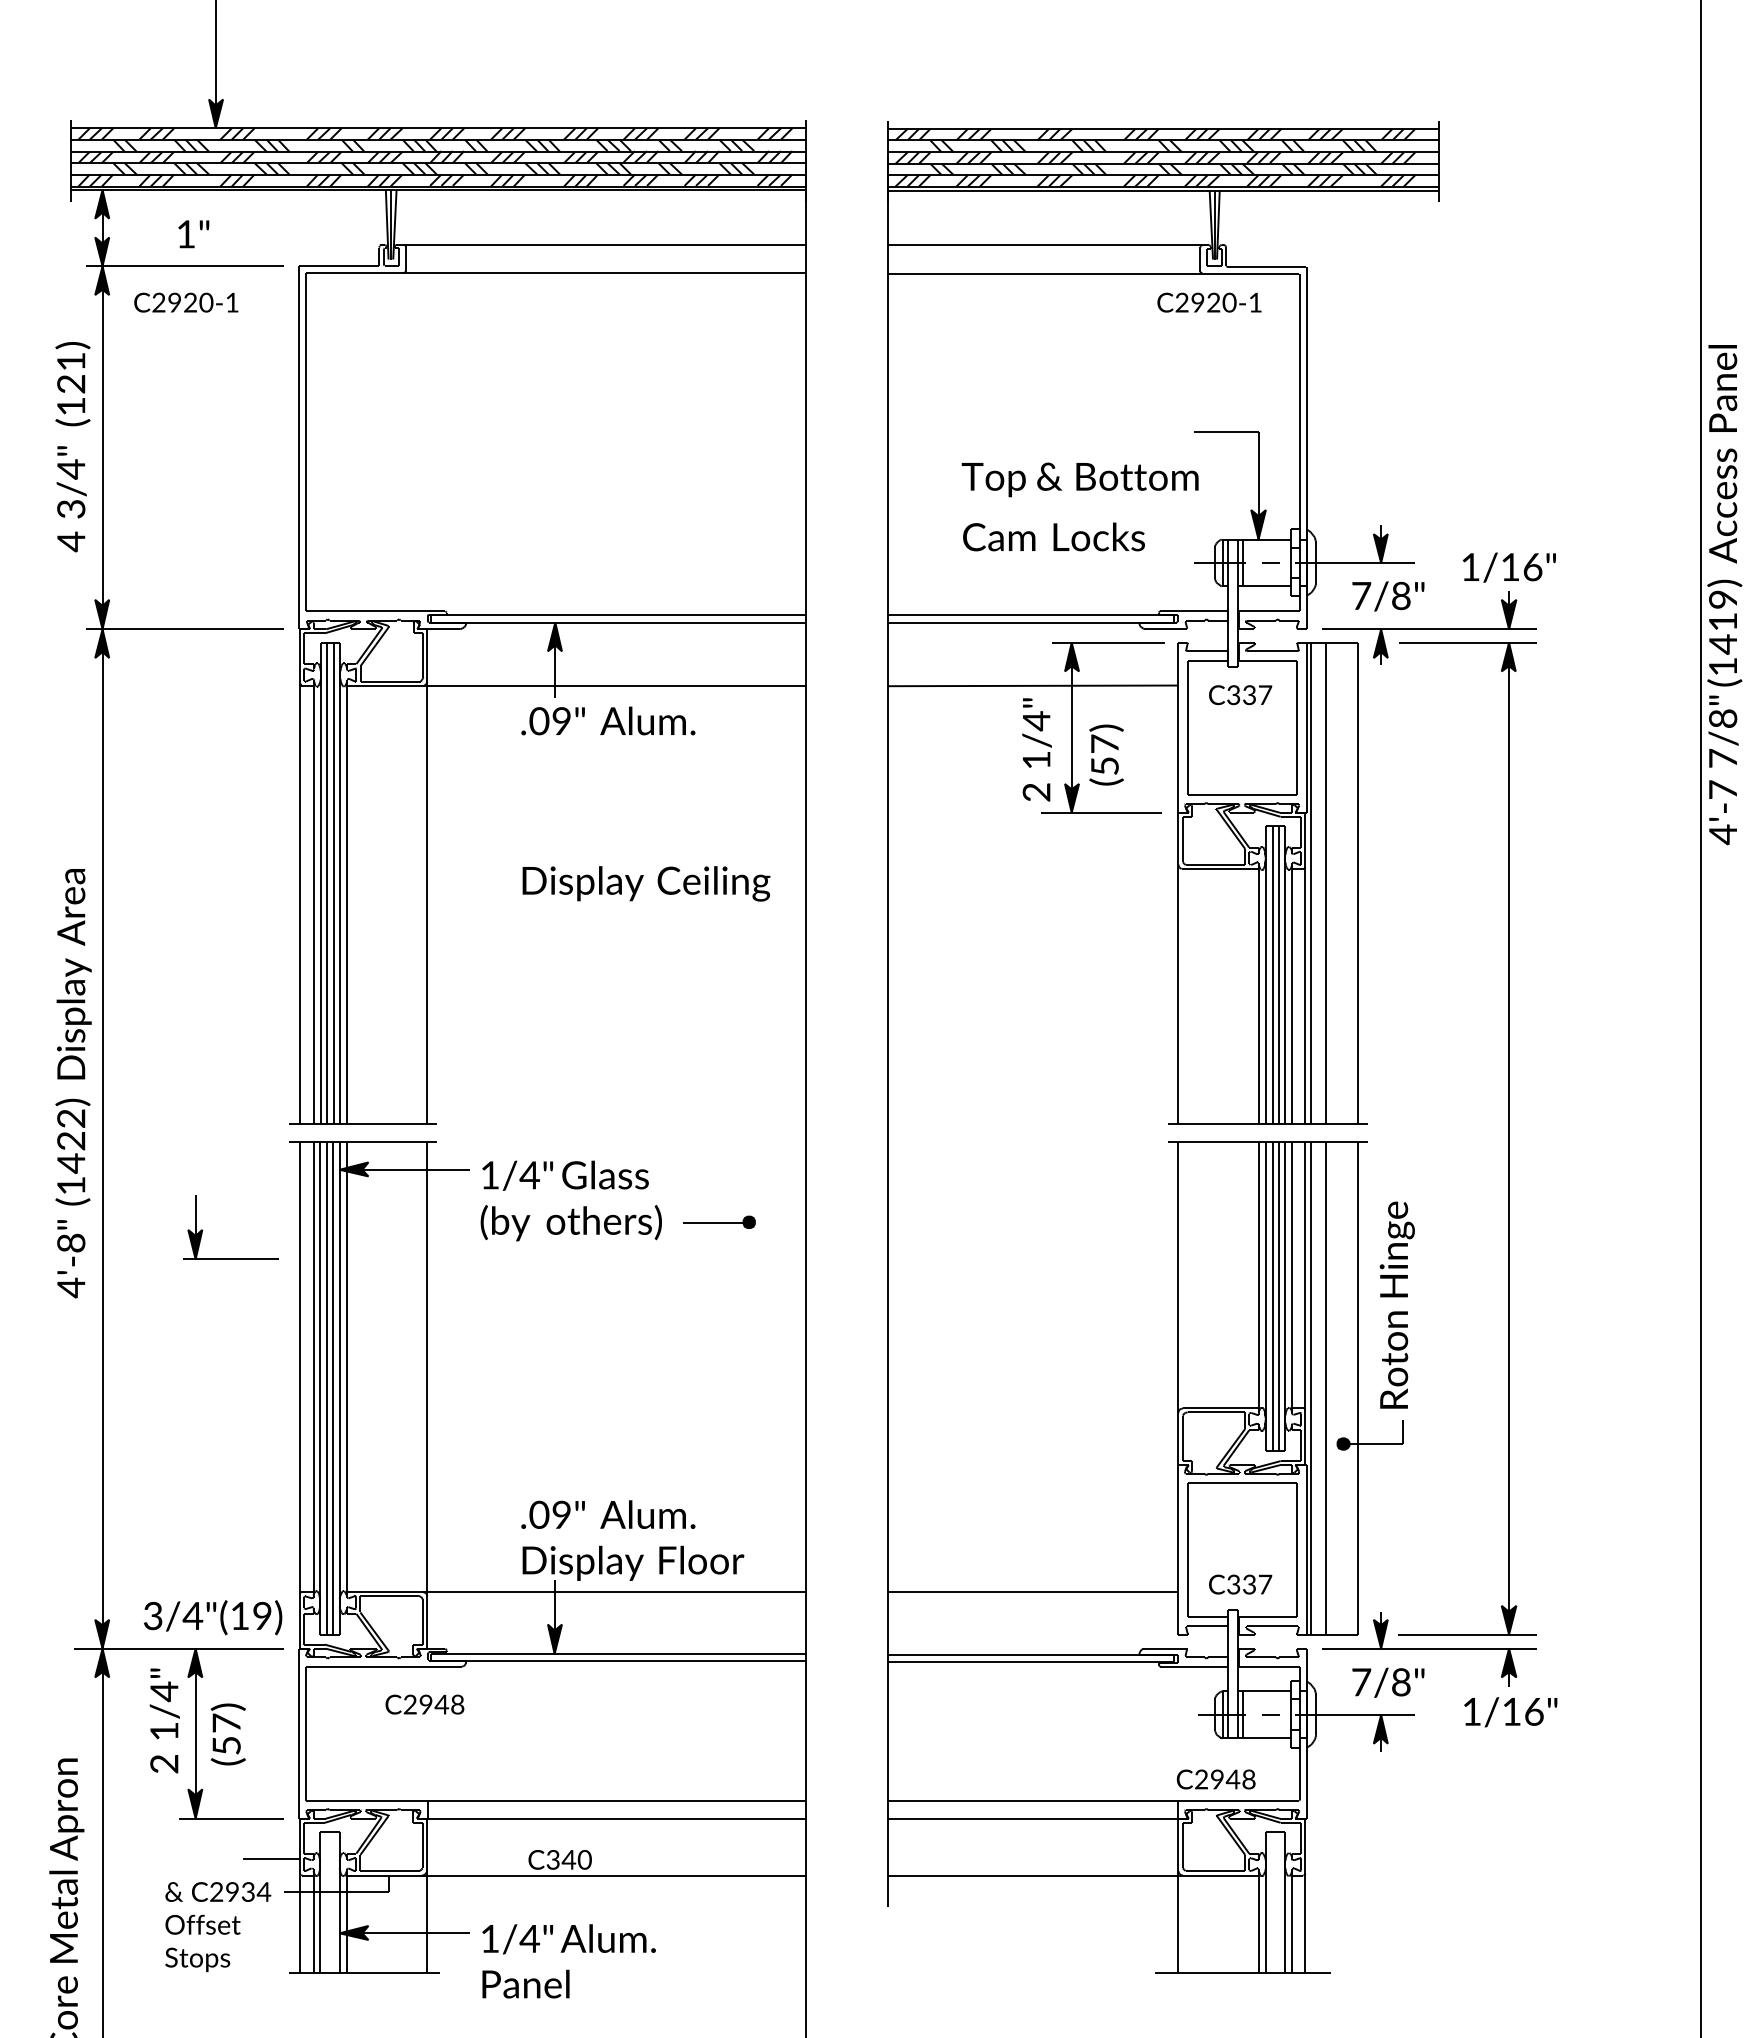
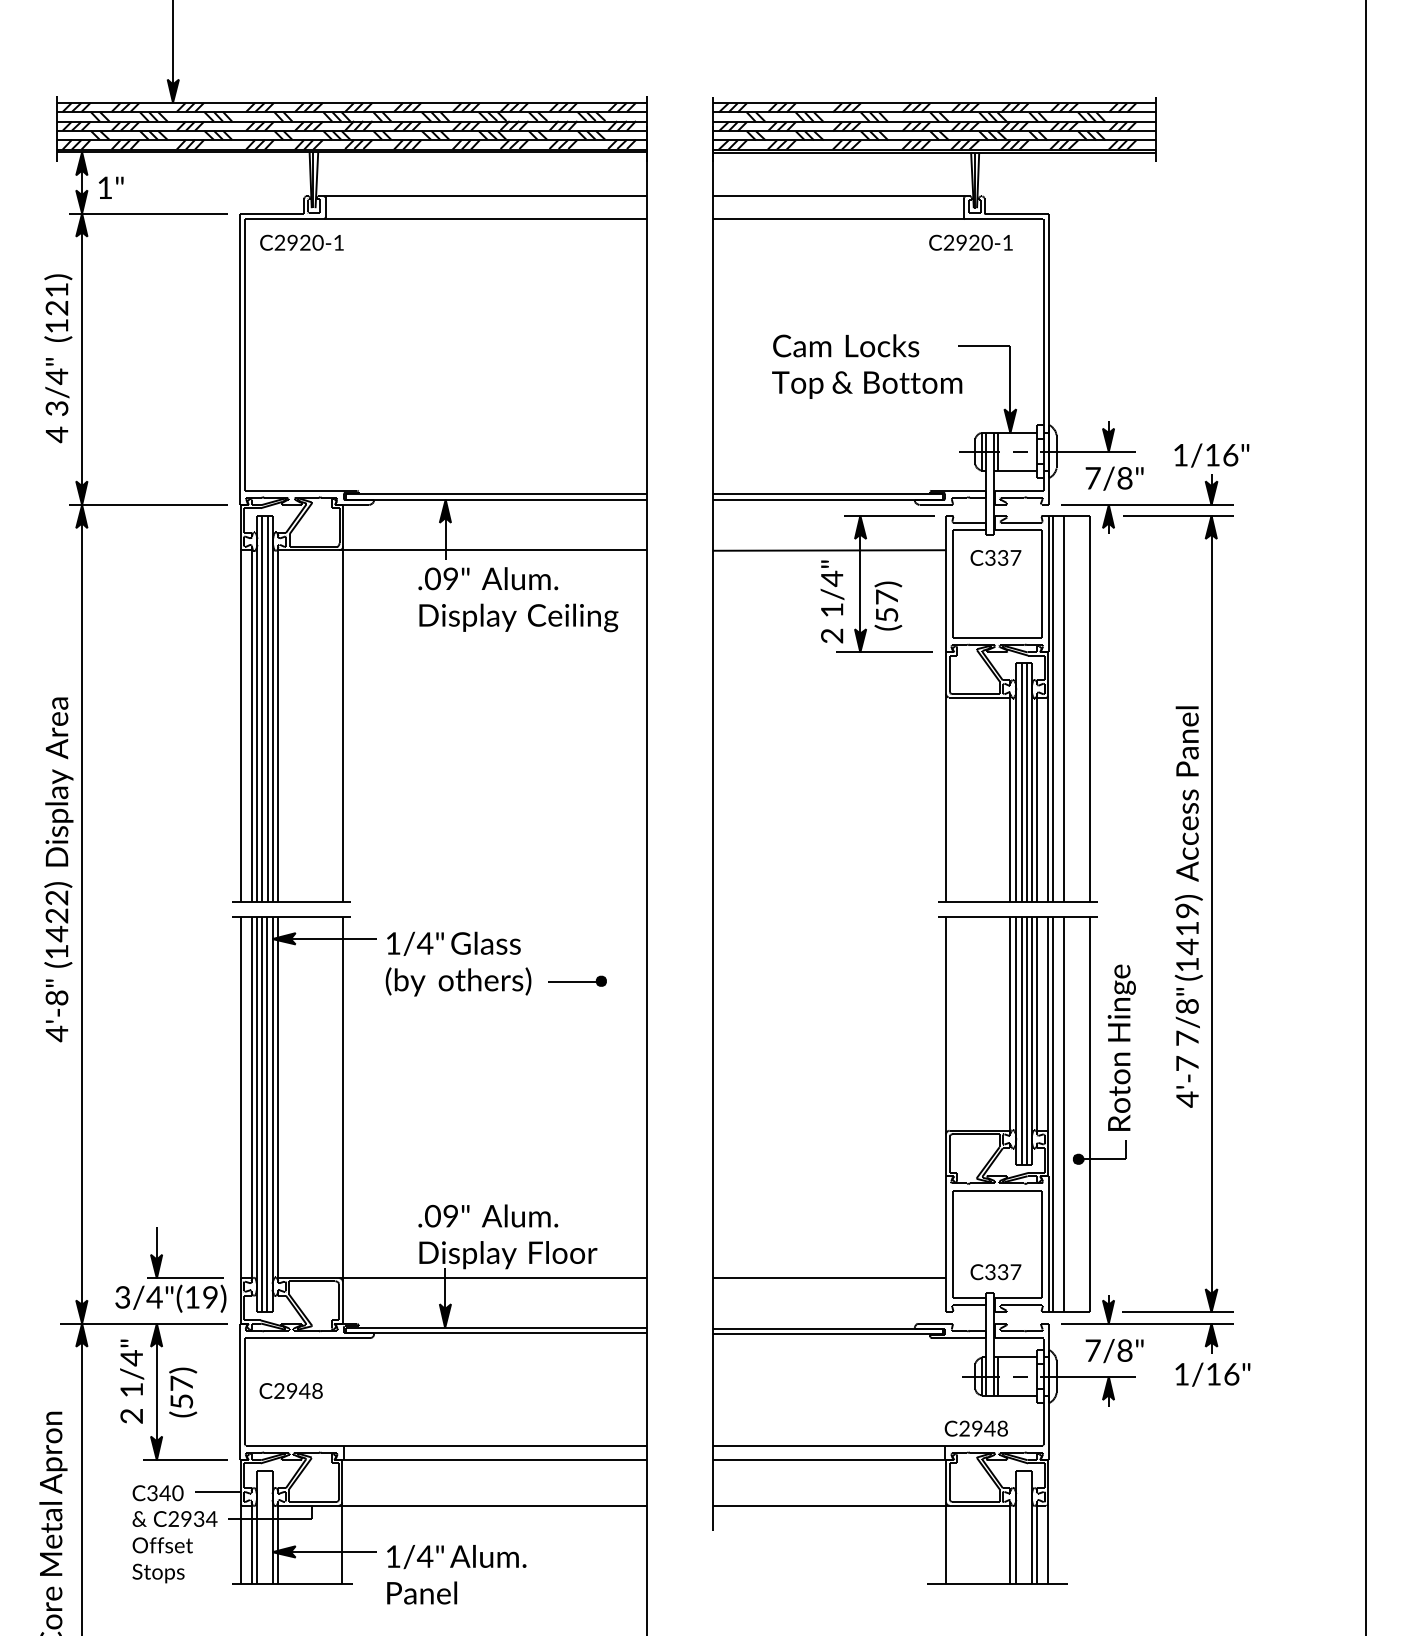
text: (193, 234) -> (110, 188), moved
text: (186, 302) -> (302, 242), moved
text: (1053, 536) -> (845, 345), moved
text: (1724, 595) -> (1188, 907), moved
text: (646, 883) -> (518, 617), moved
part: (203, 1230) -> (163, 1255), moved
text: (424, 1704) -> (290, 1390), moved
text: (559, 1859) -> (157, 1492), moved

